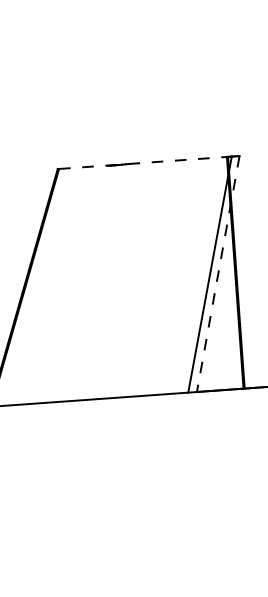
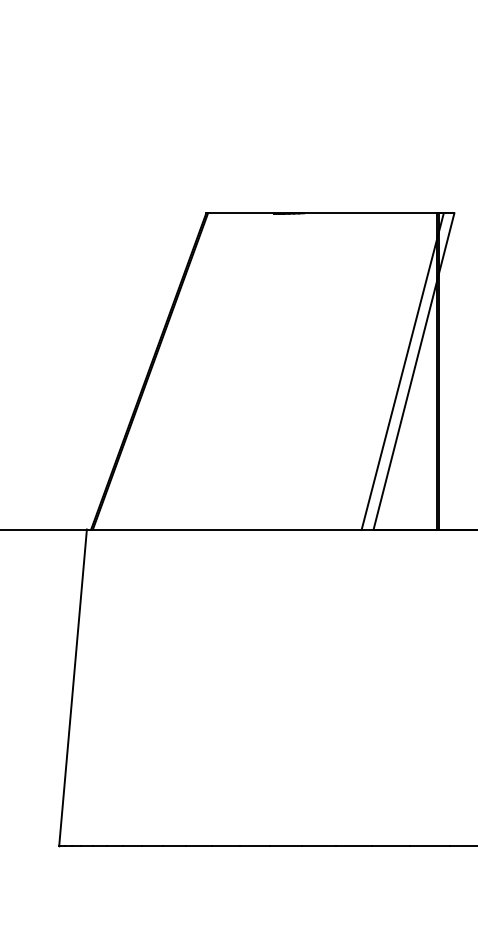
line: (143, 163) -> (323, 213), dashed -> solid
line: (217, 274) -> (413, 371), dashed -> solid

